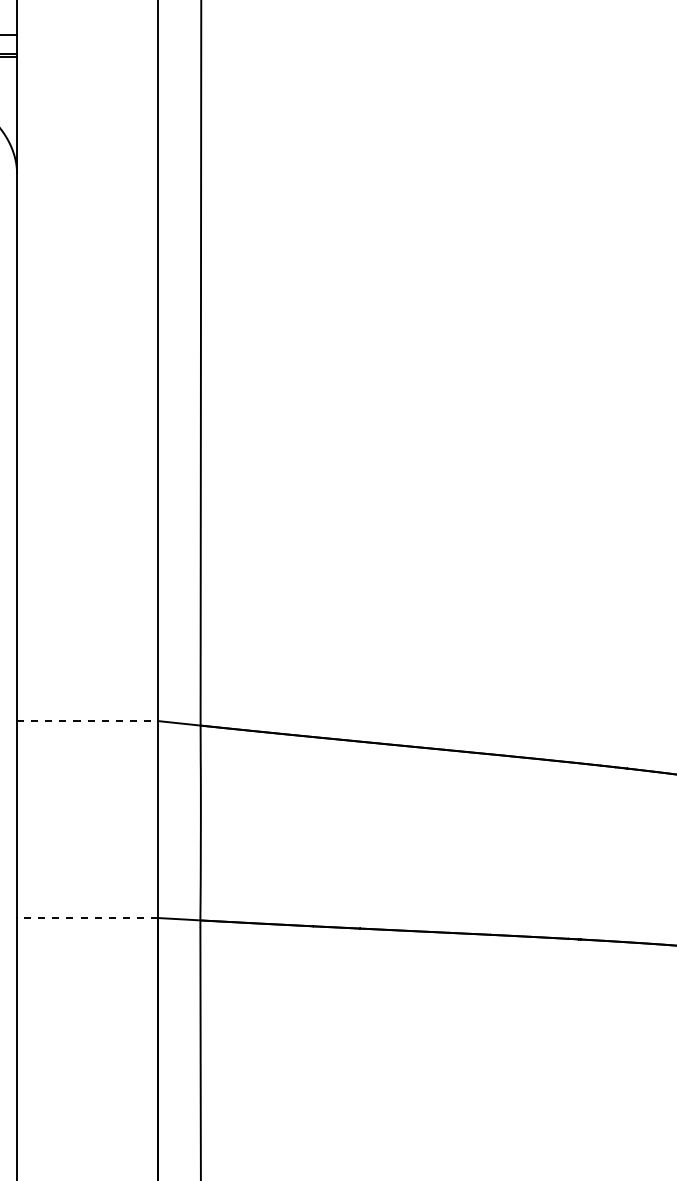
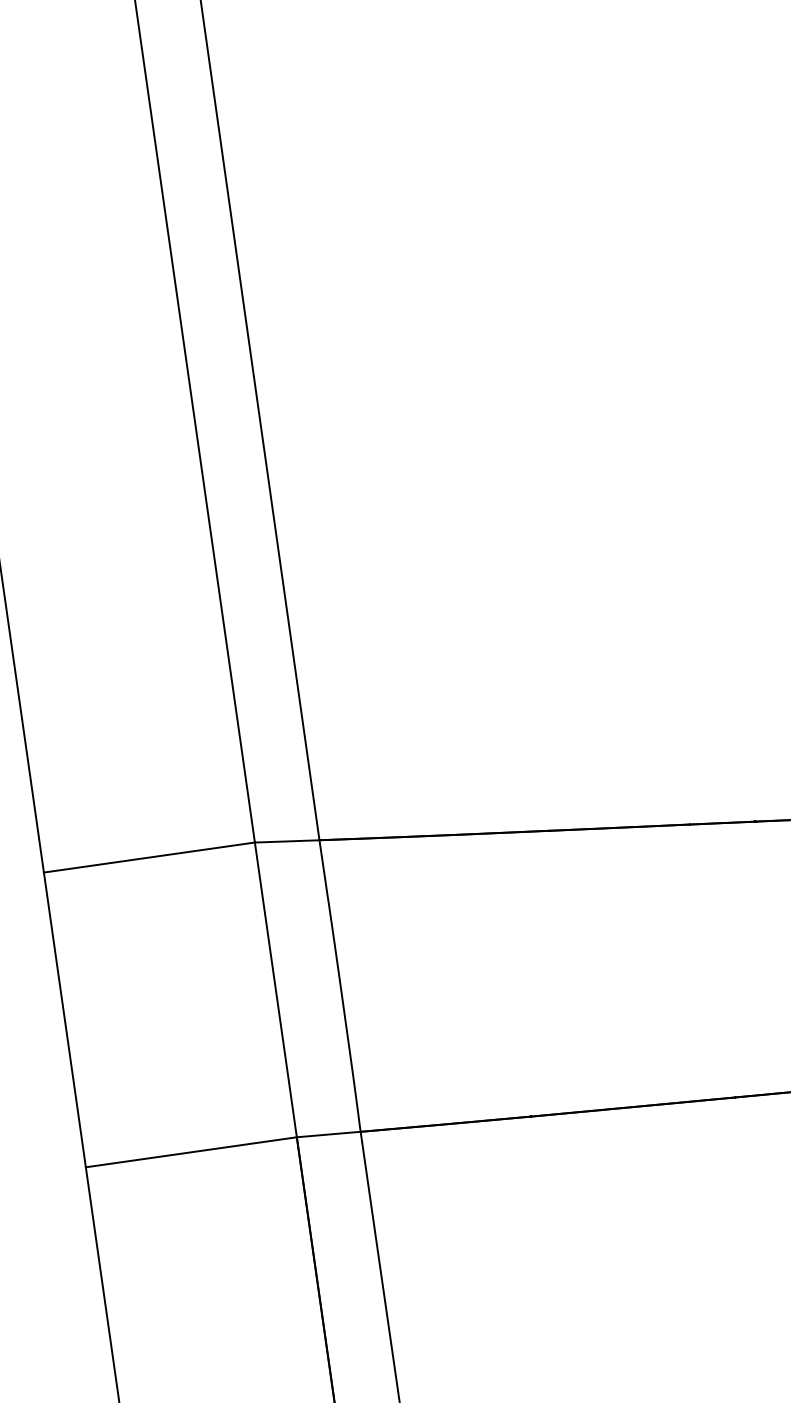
line: (87, 721) -> (149, 858), dashed -> solid
line: (87, 918) -> (191, 1152), dashed -> solid

